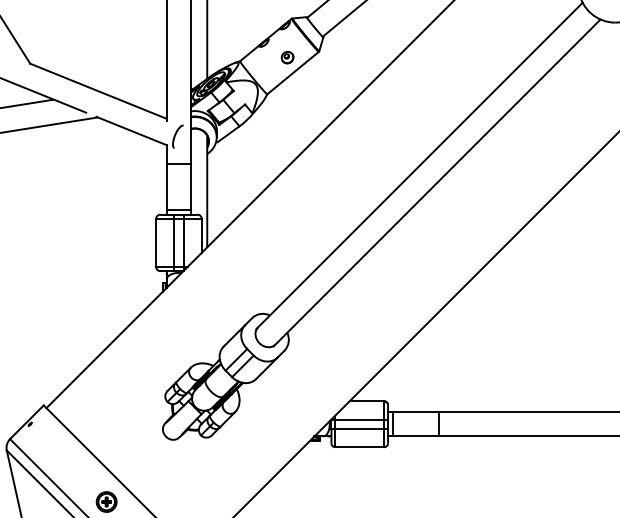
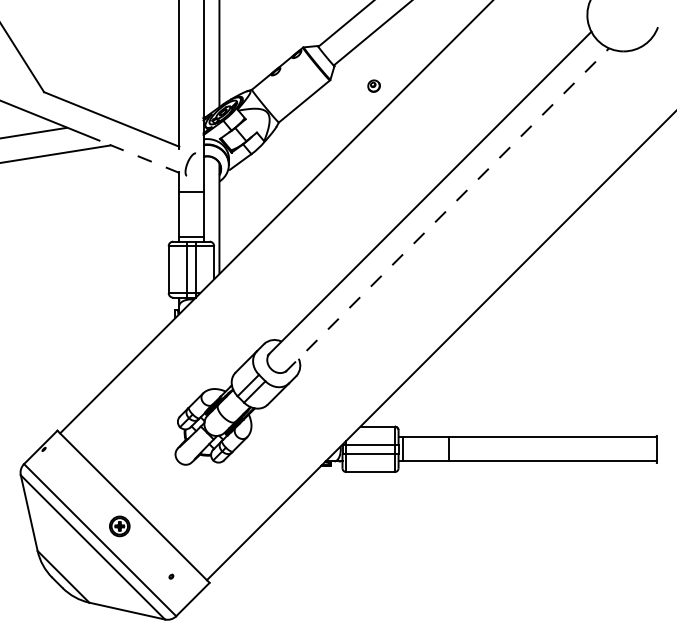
part: (287, 57) -> (373, 85), moved
line: (131, 130) -> (144, 158), solid -> dashed
line: (437, 182) -> (447, 209), solid -> dashed

